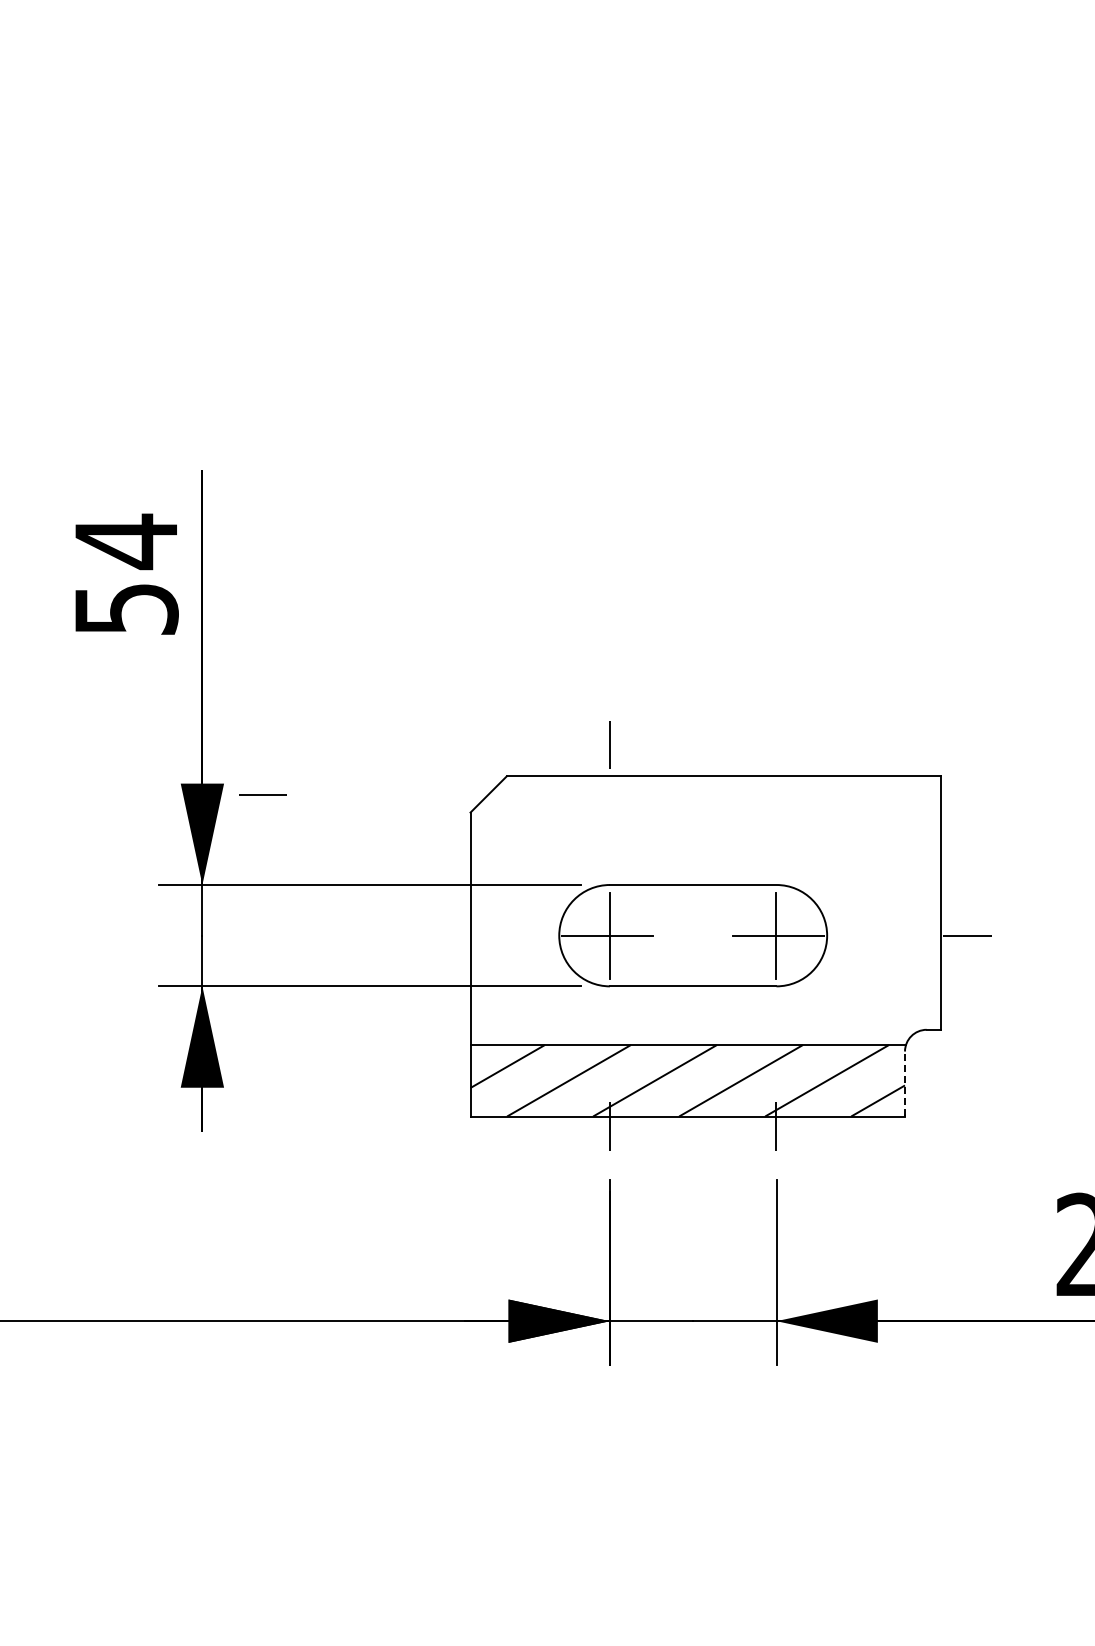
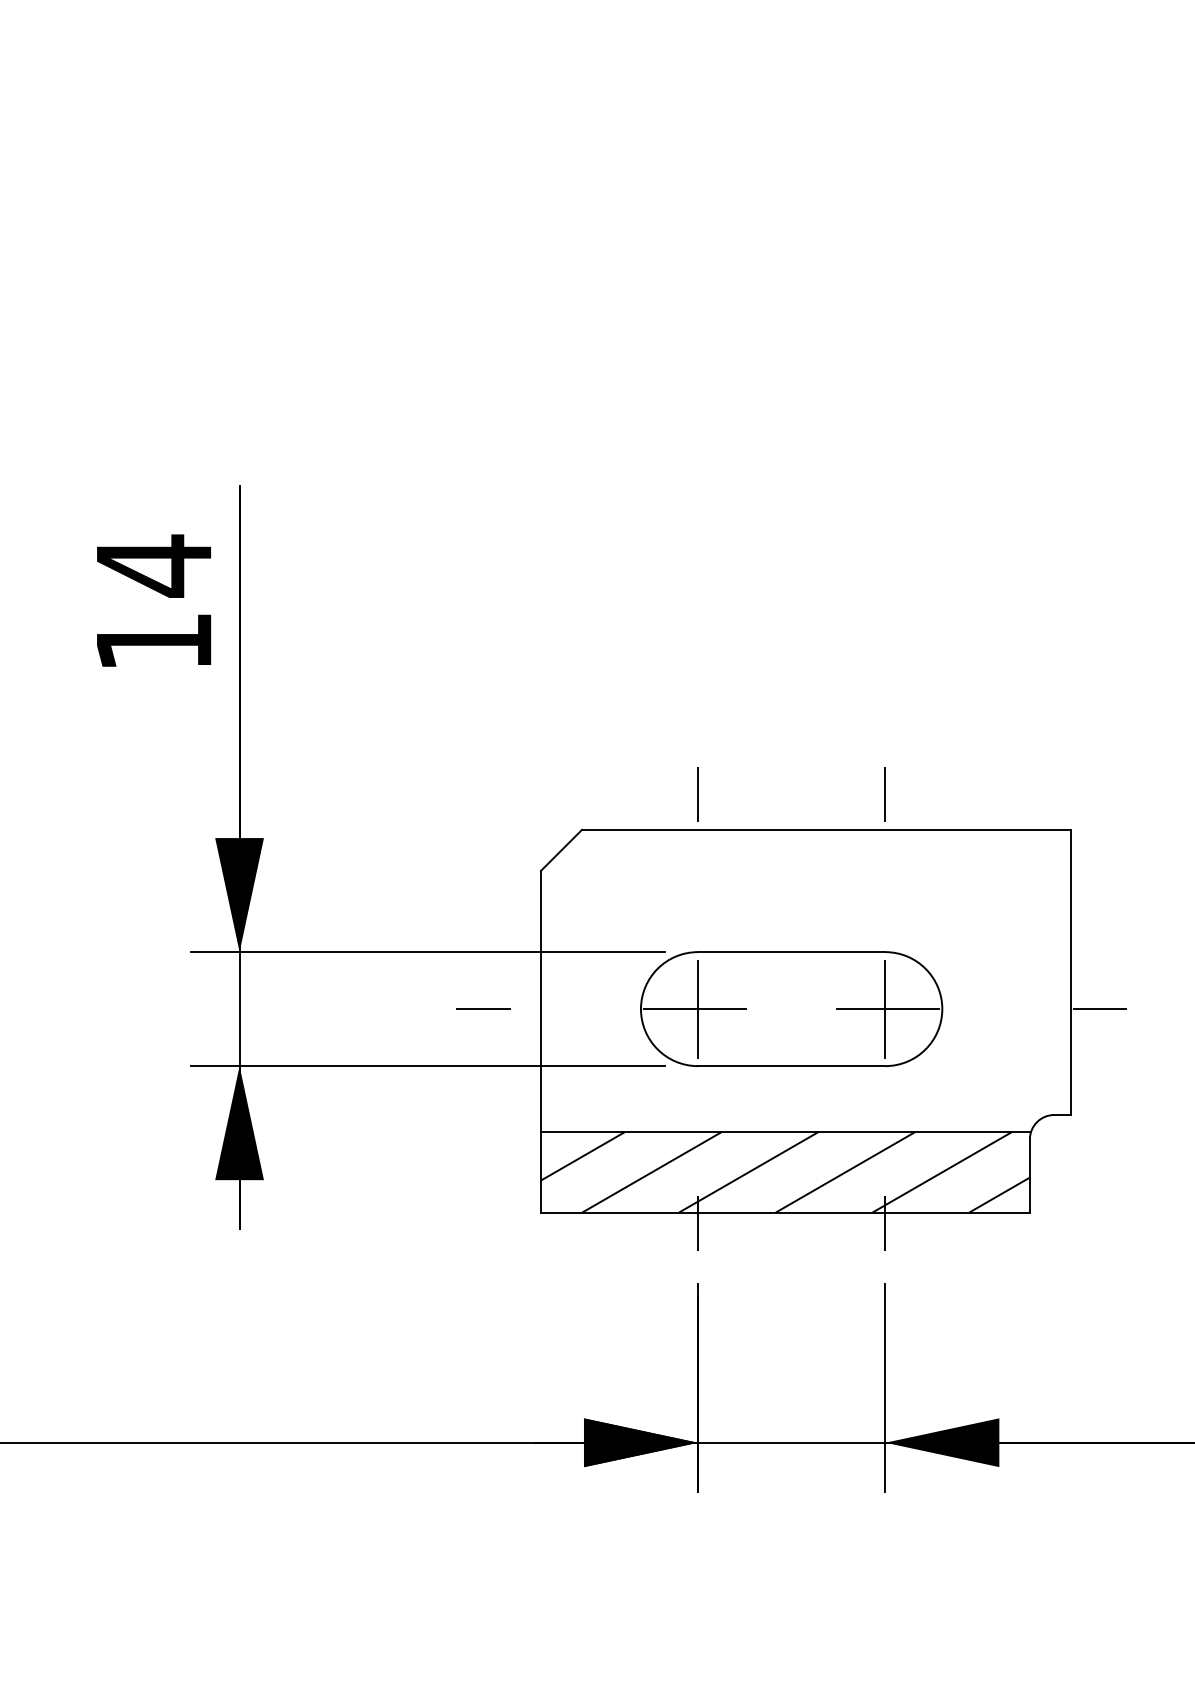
text: (126, 609) -> (154, 642), 54 -> 14
line: (776, 744) -> (885, 794), added
line: (262, 794) -> (482, 1008), moved
line: (905, 1083) -> (1030, 1175), dashed -> solid

